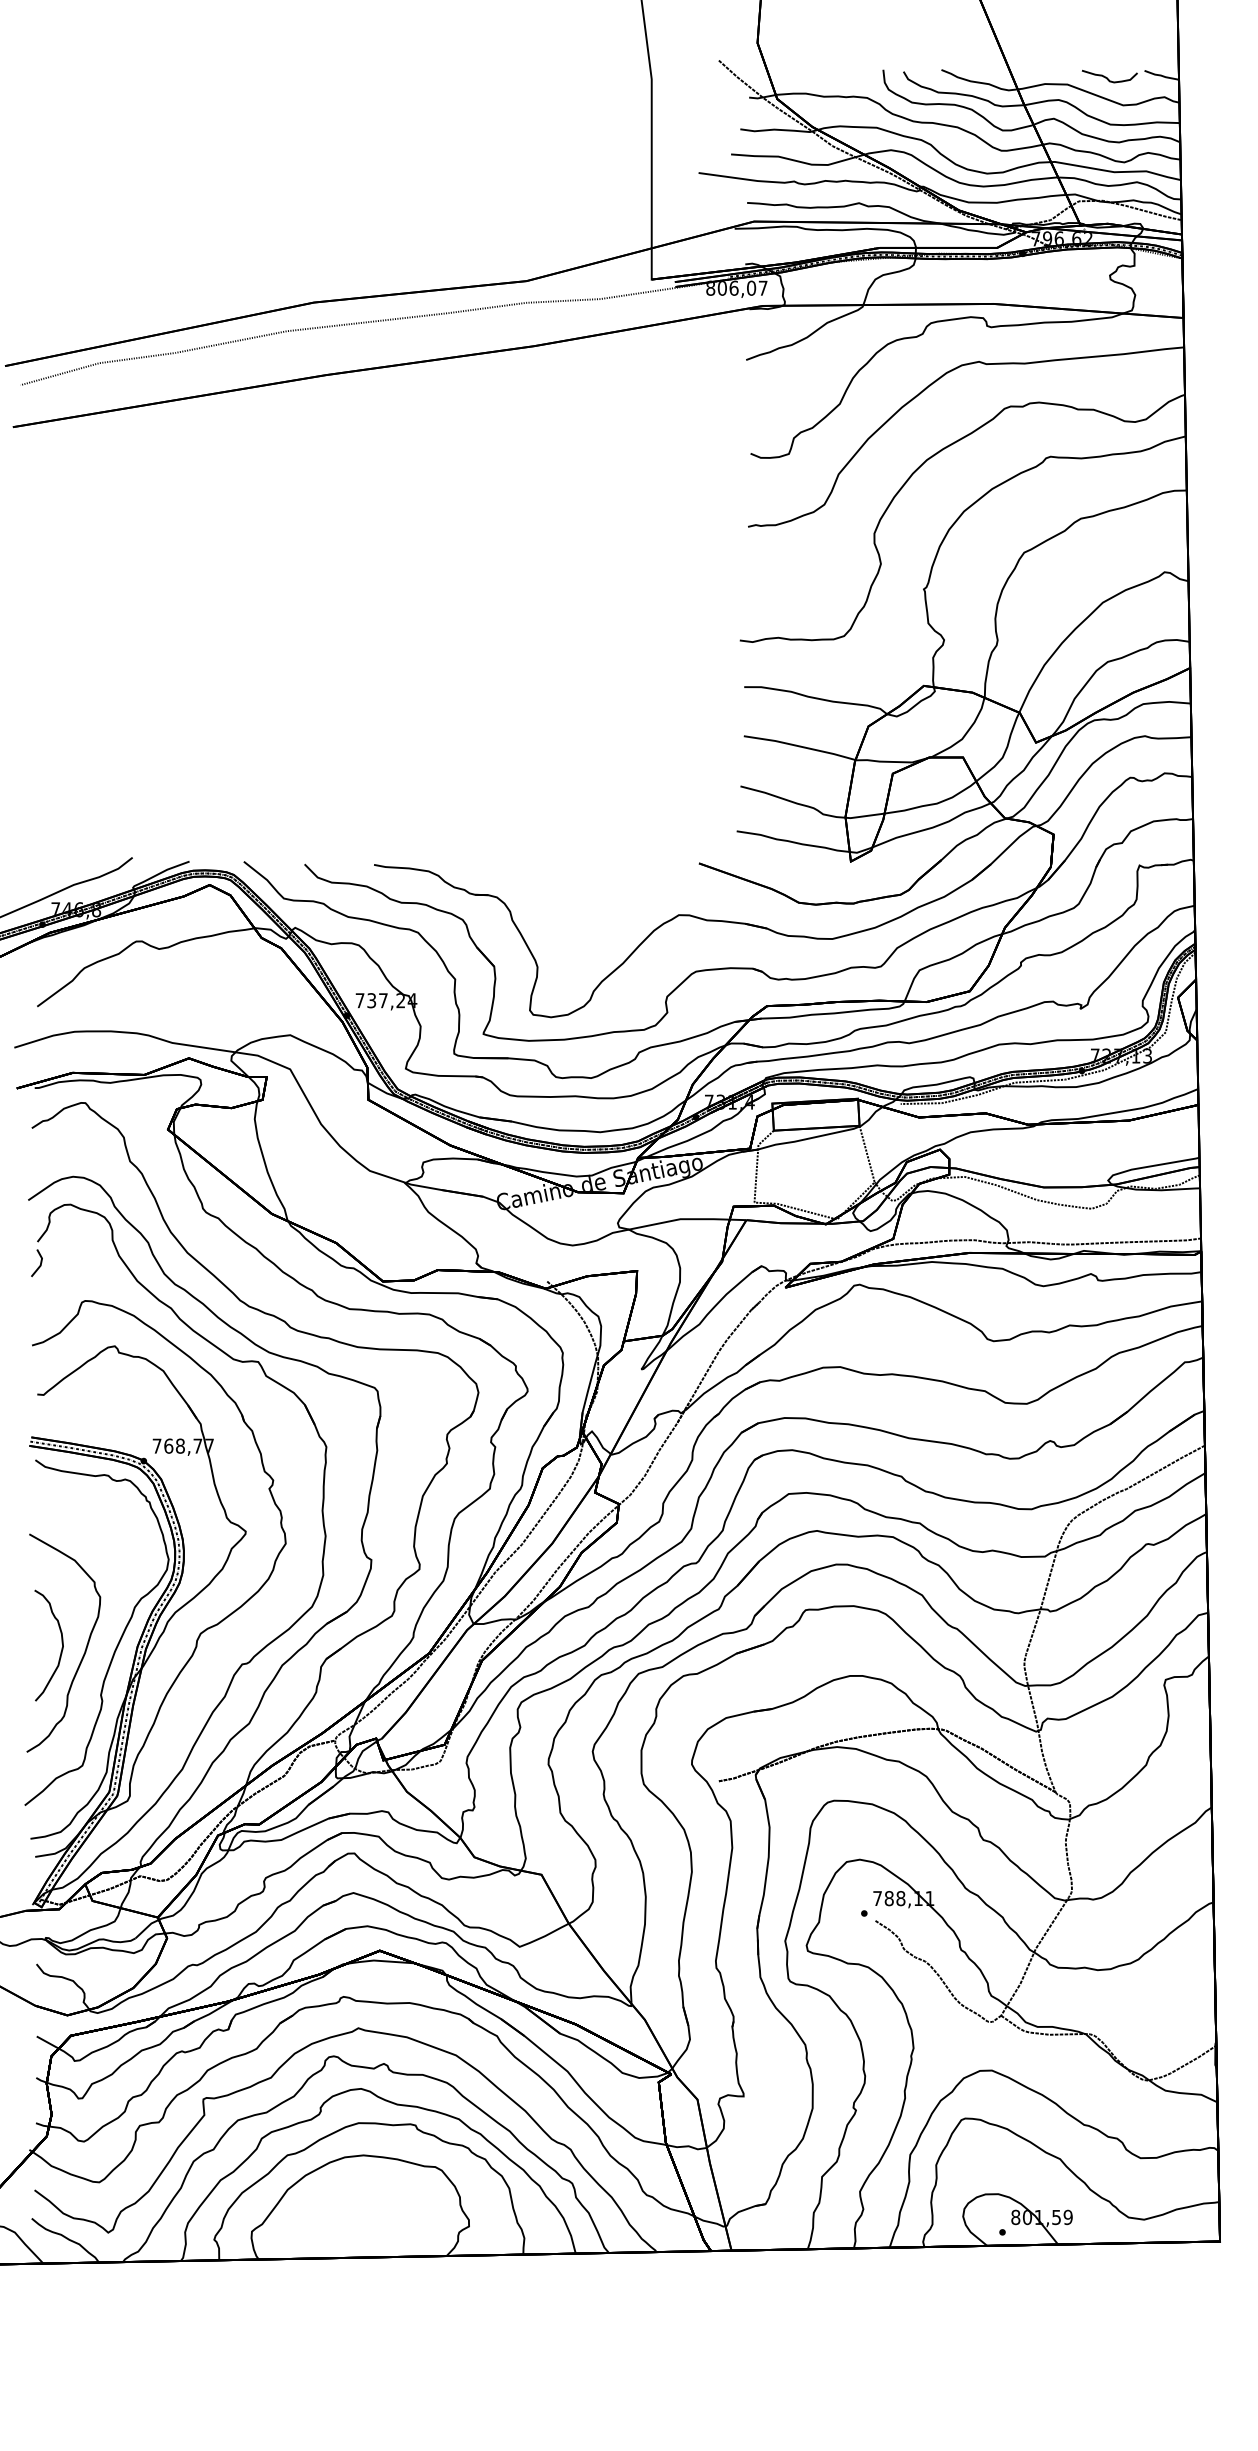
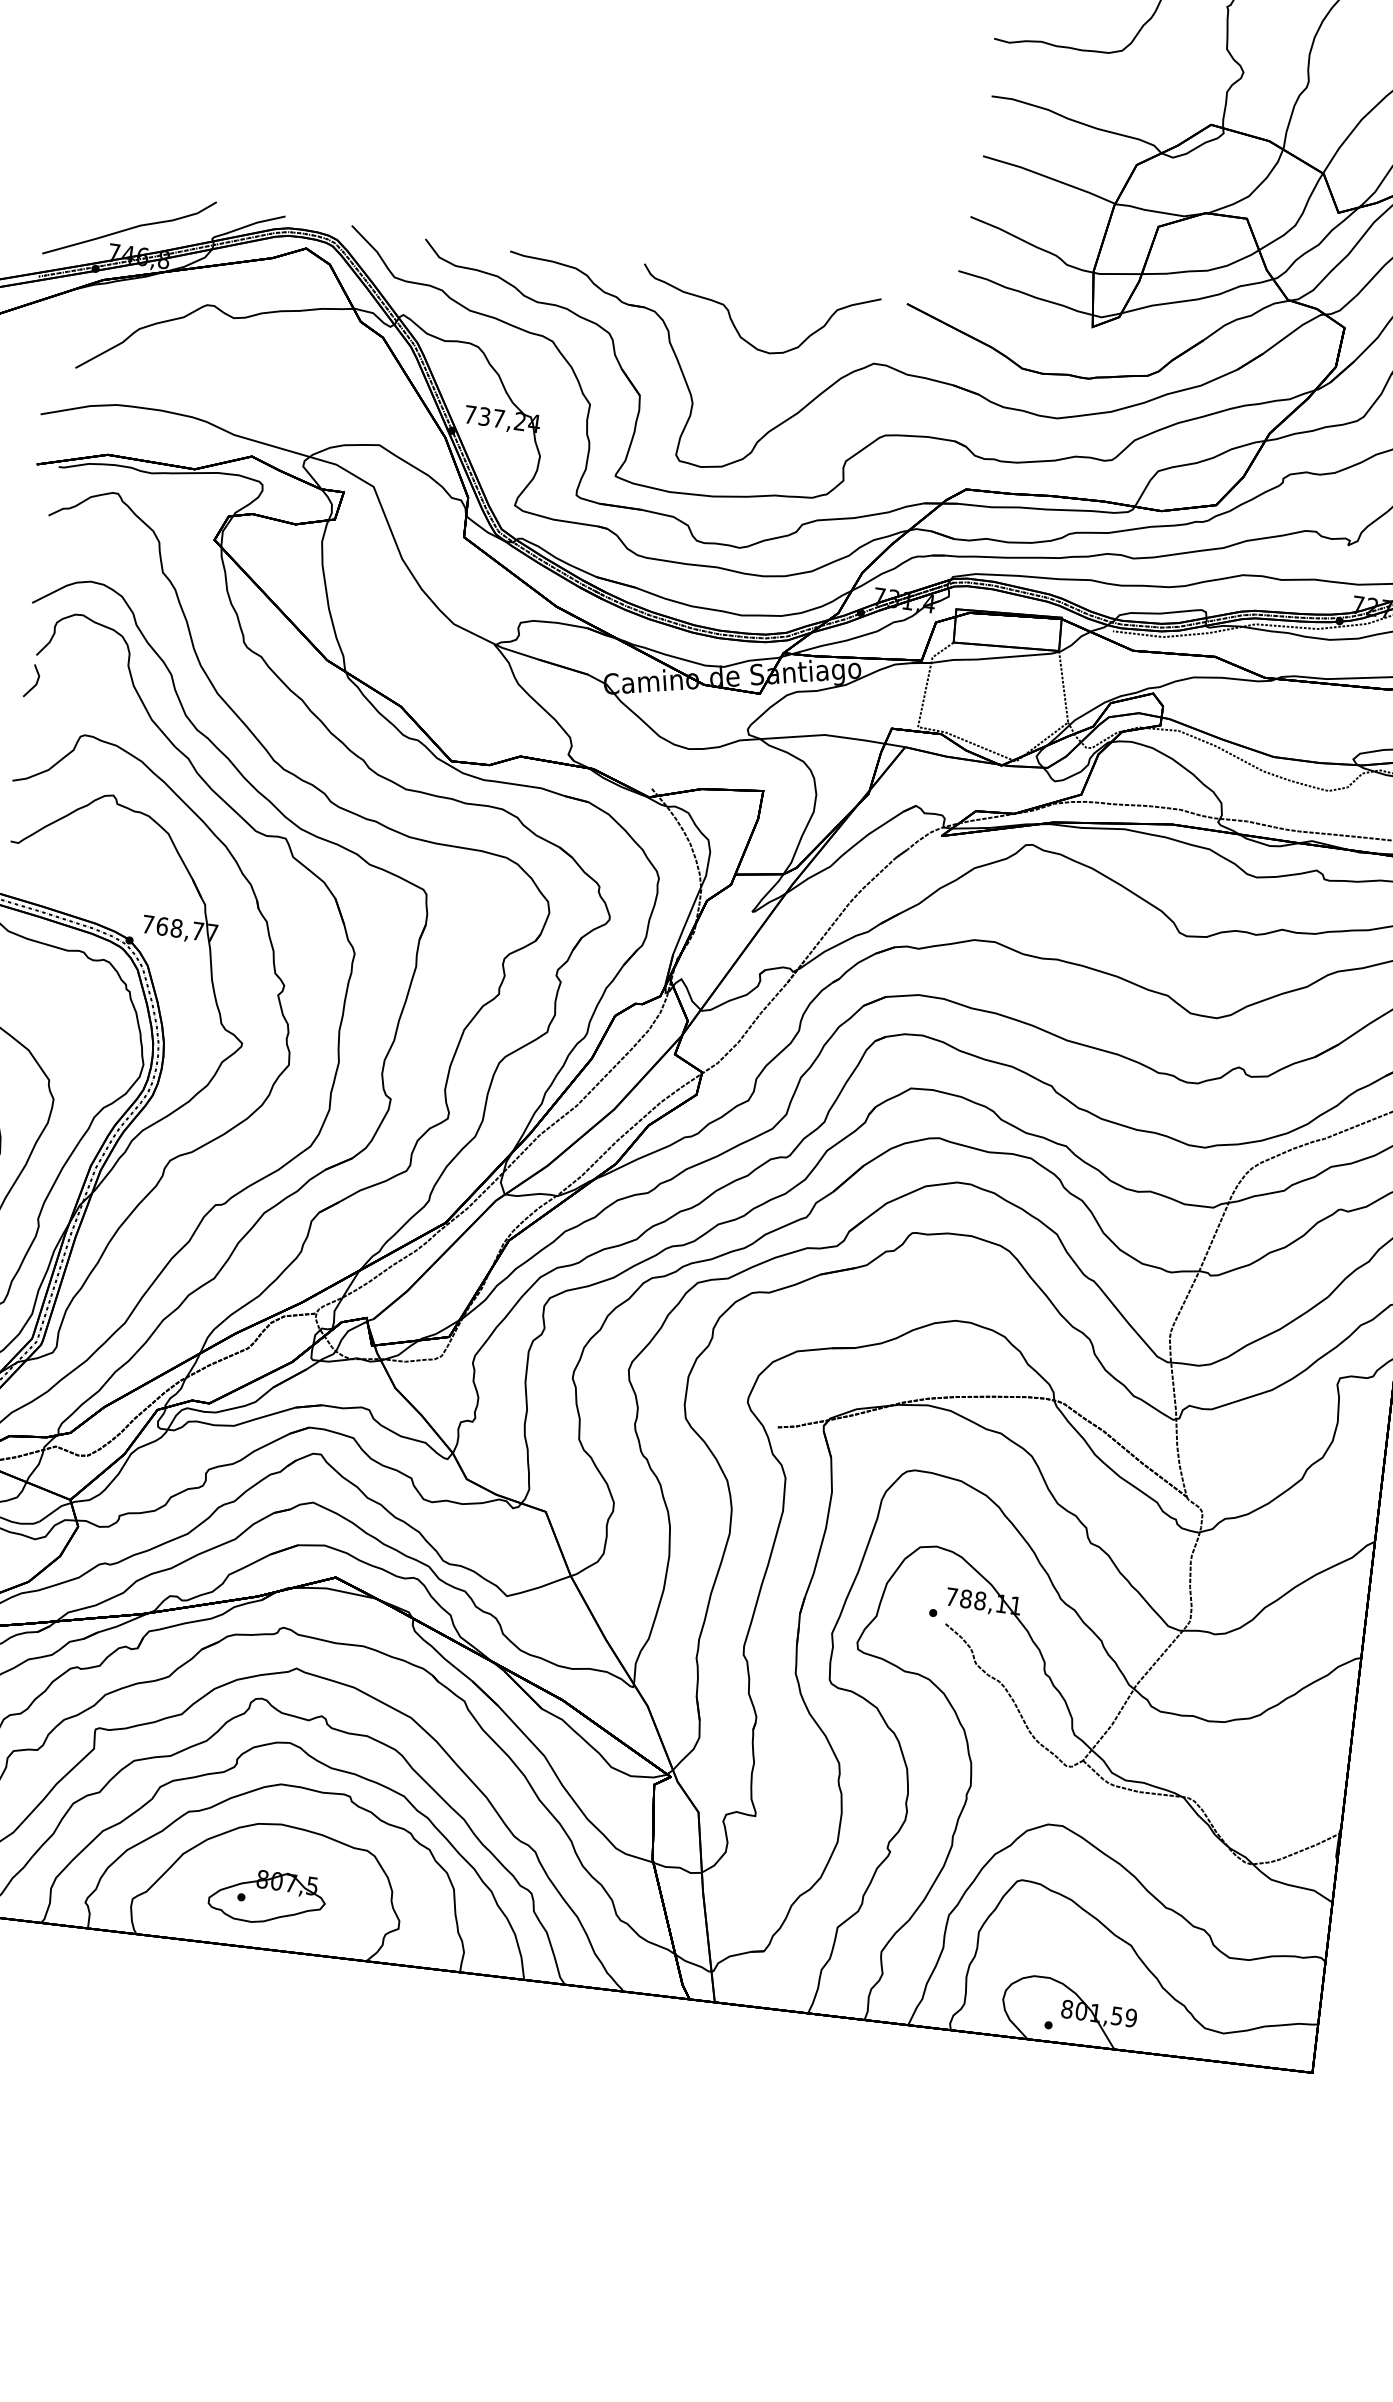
curve: (563, 899) -> (735, 325), added
part: (359, 2215) -> (266, 1897), added

